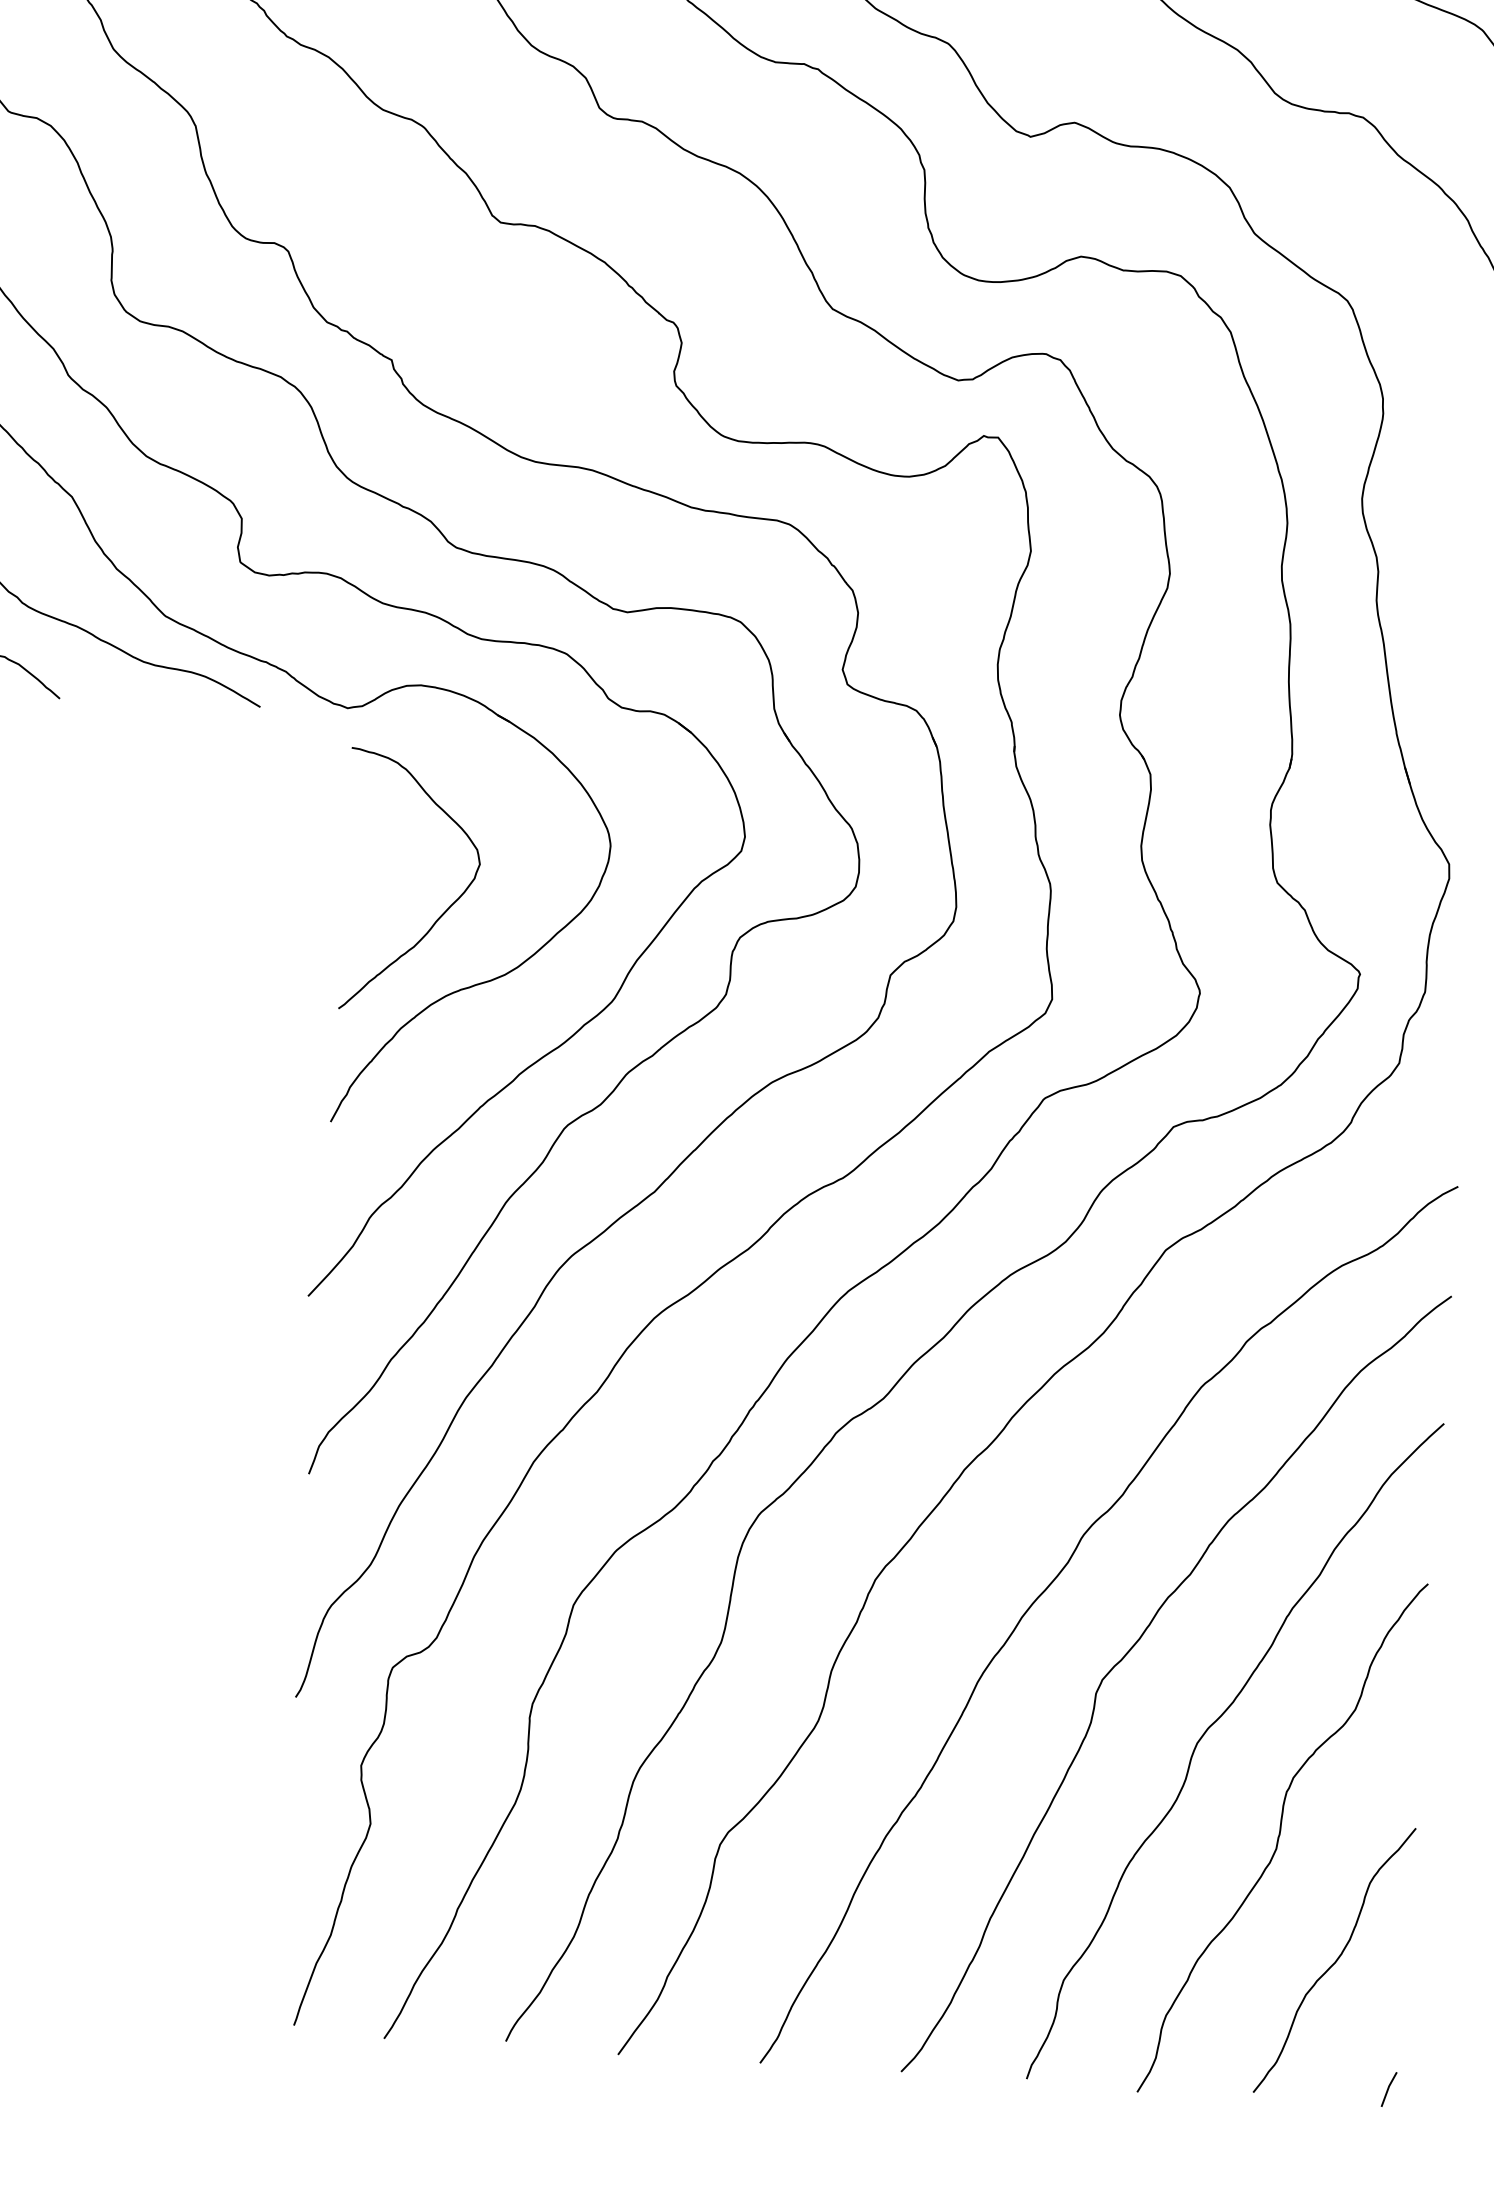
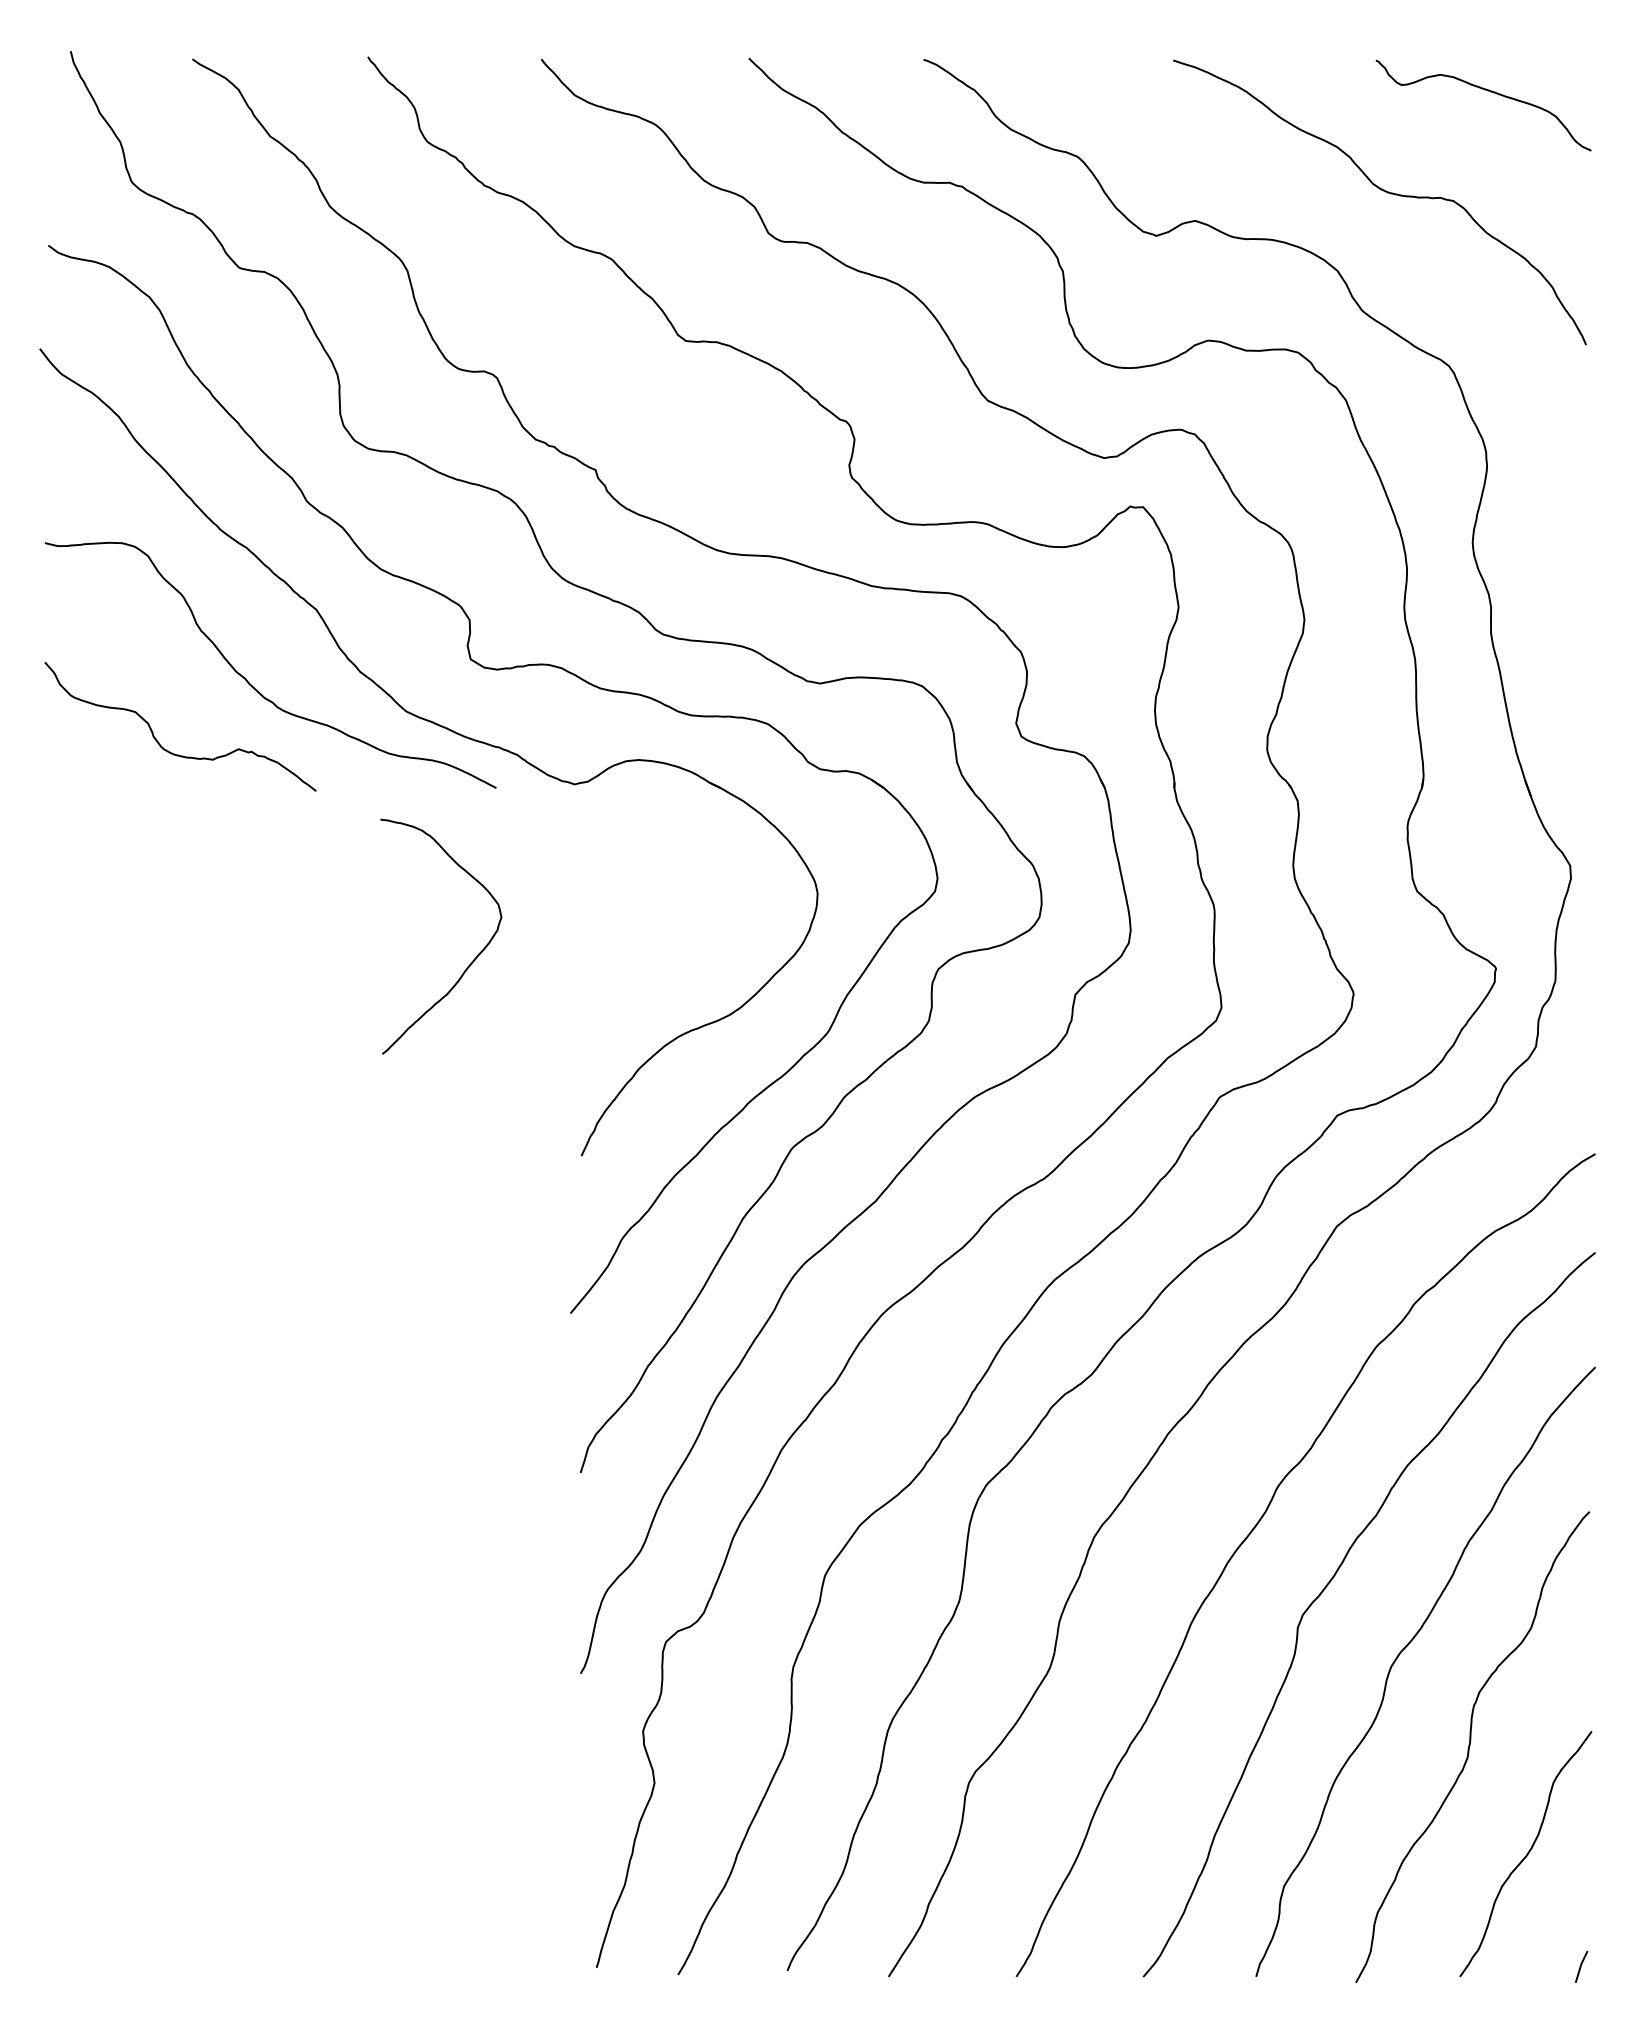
curve: (444, 910) -> (472, 960), moved

